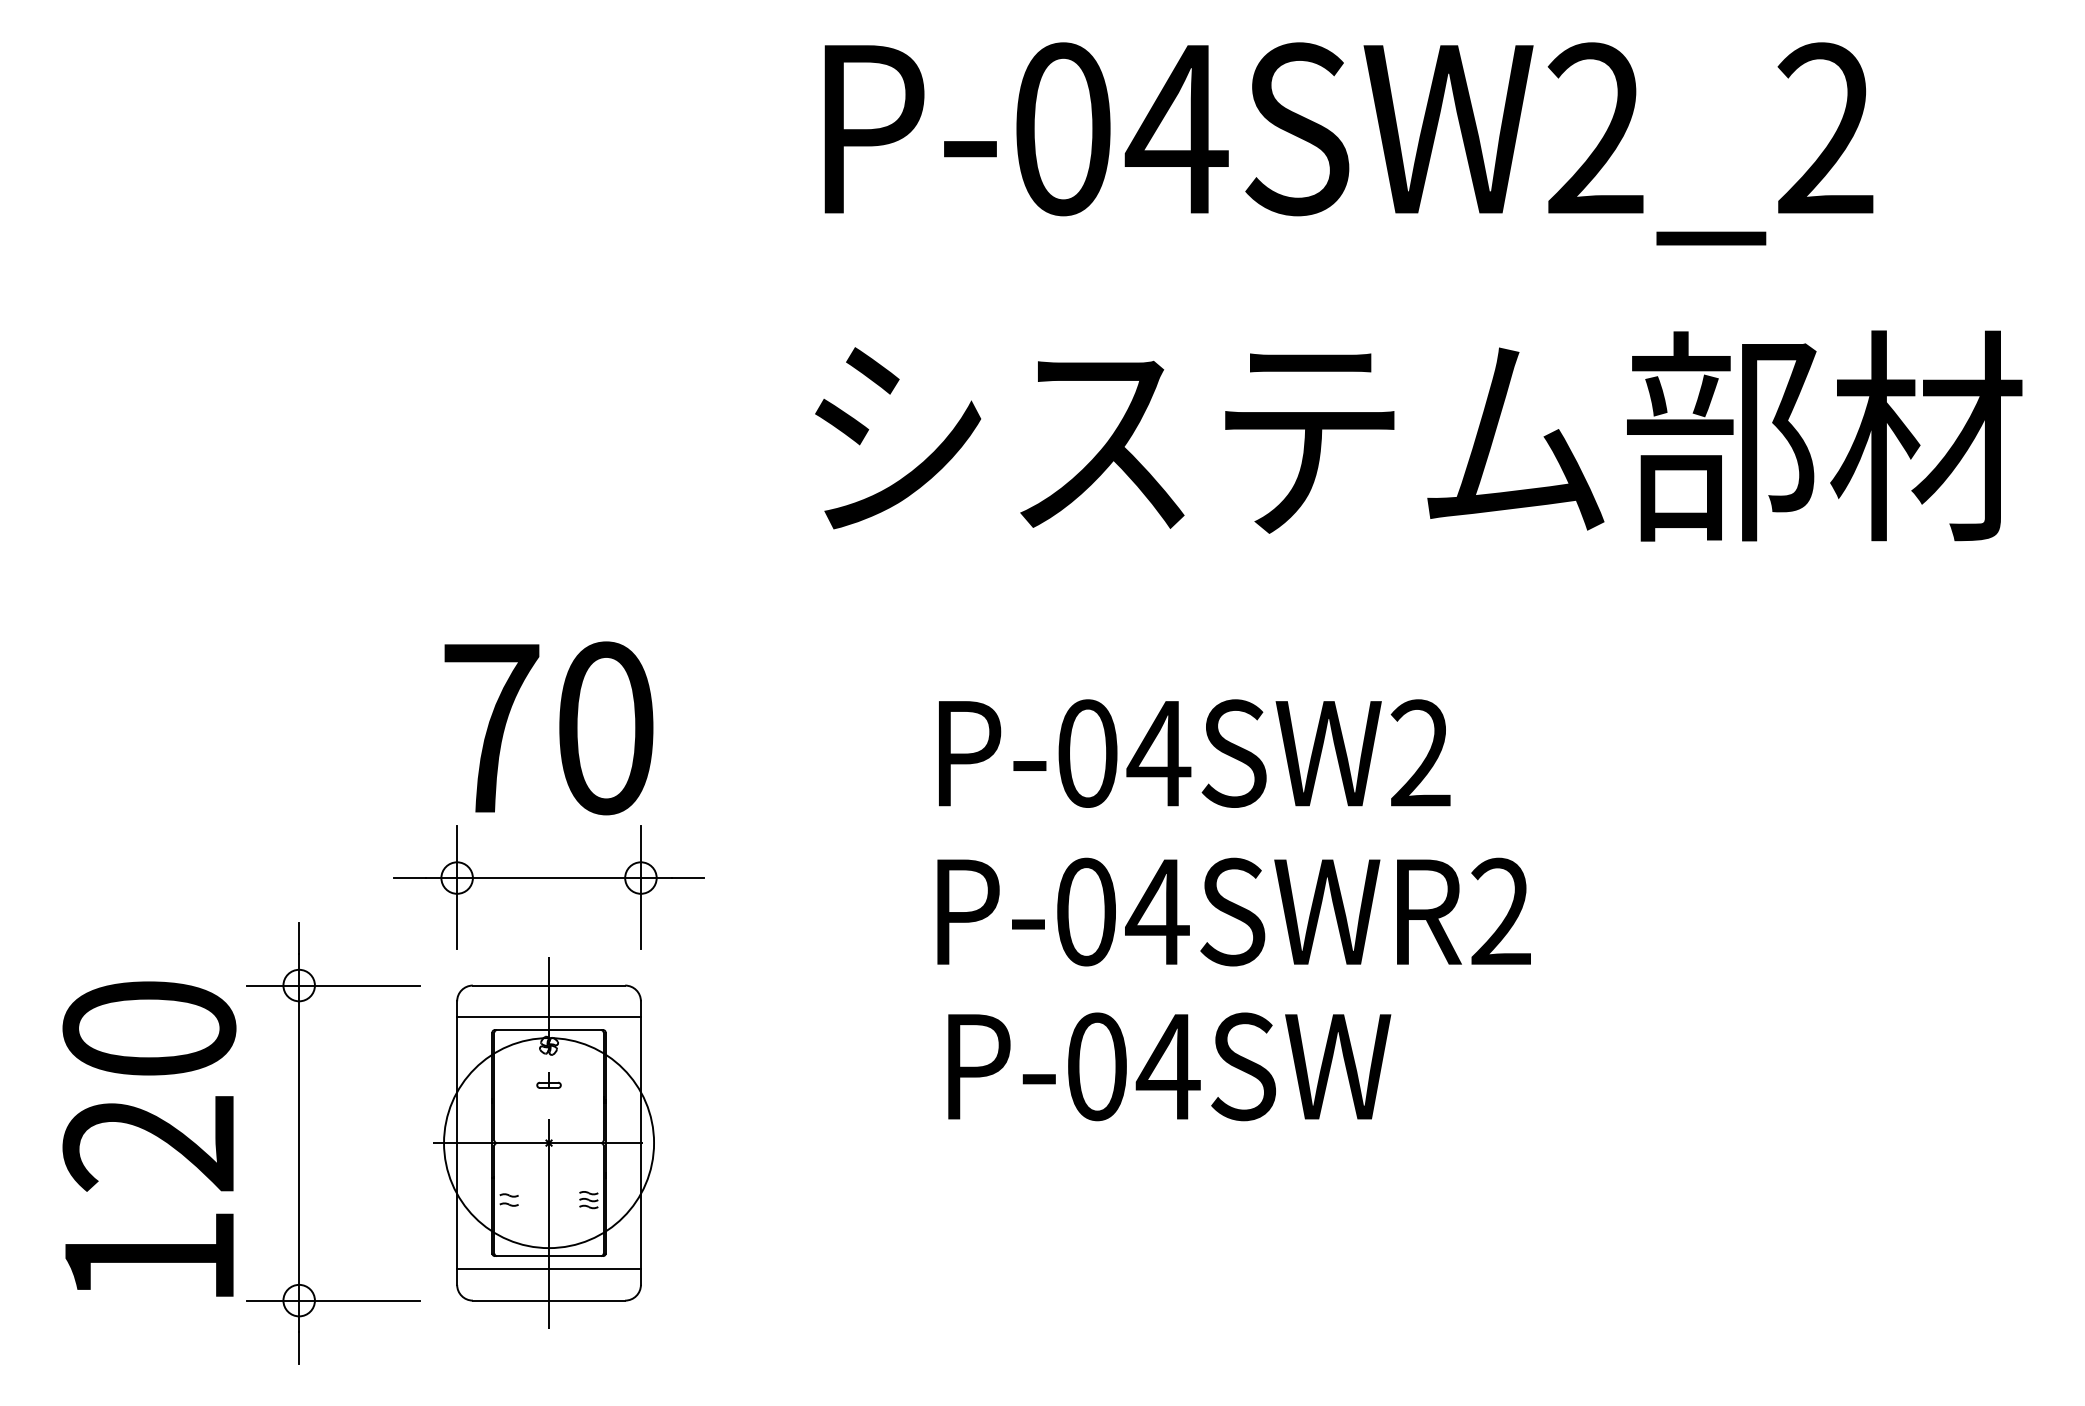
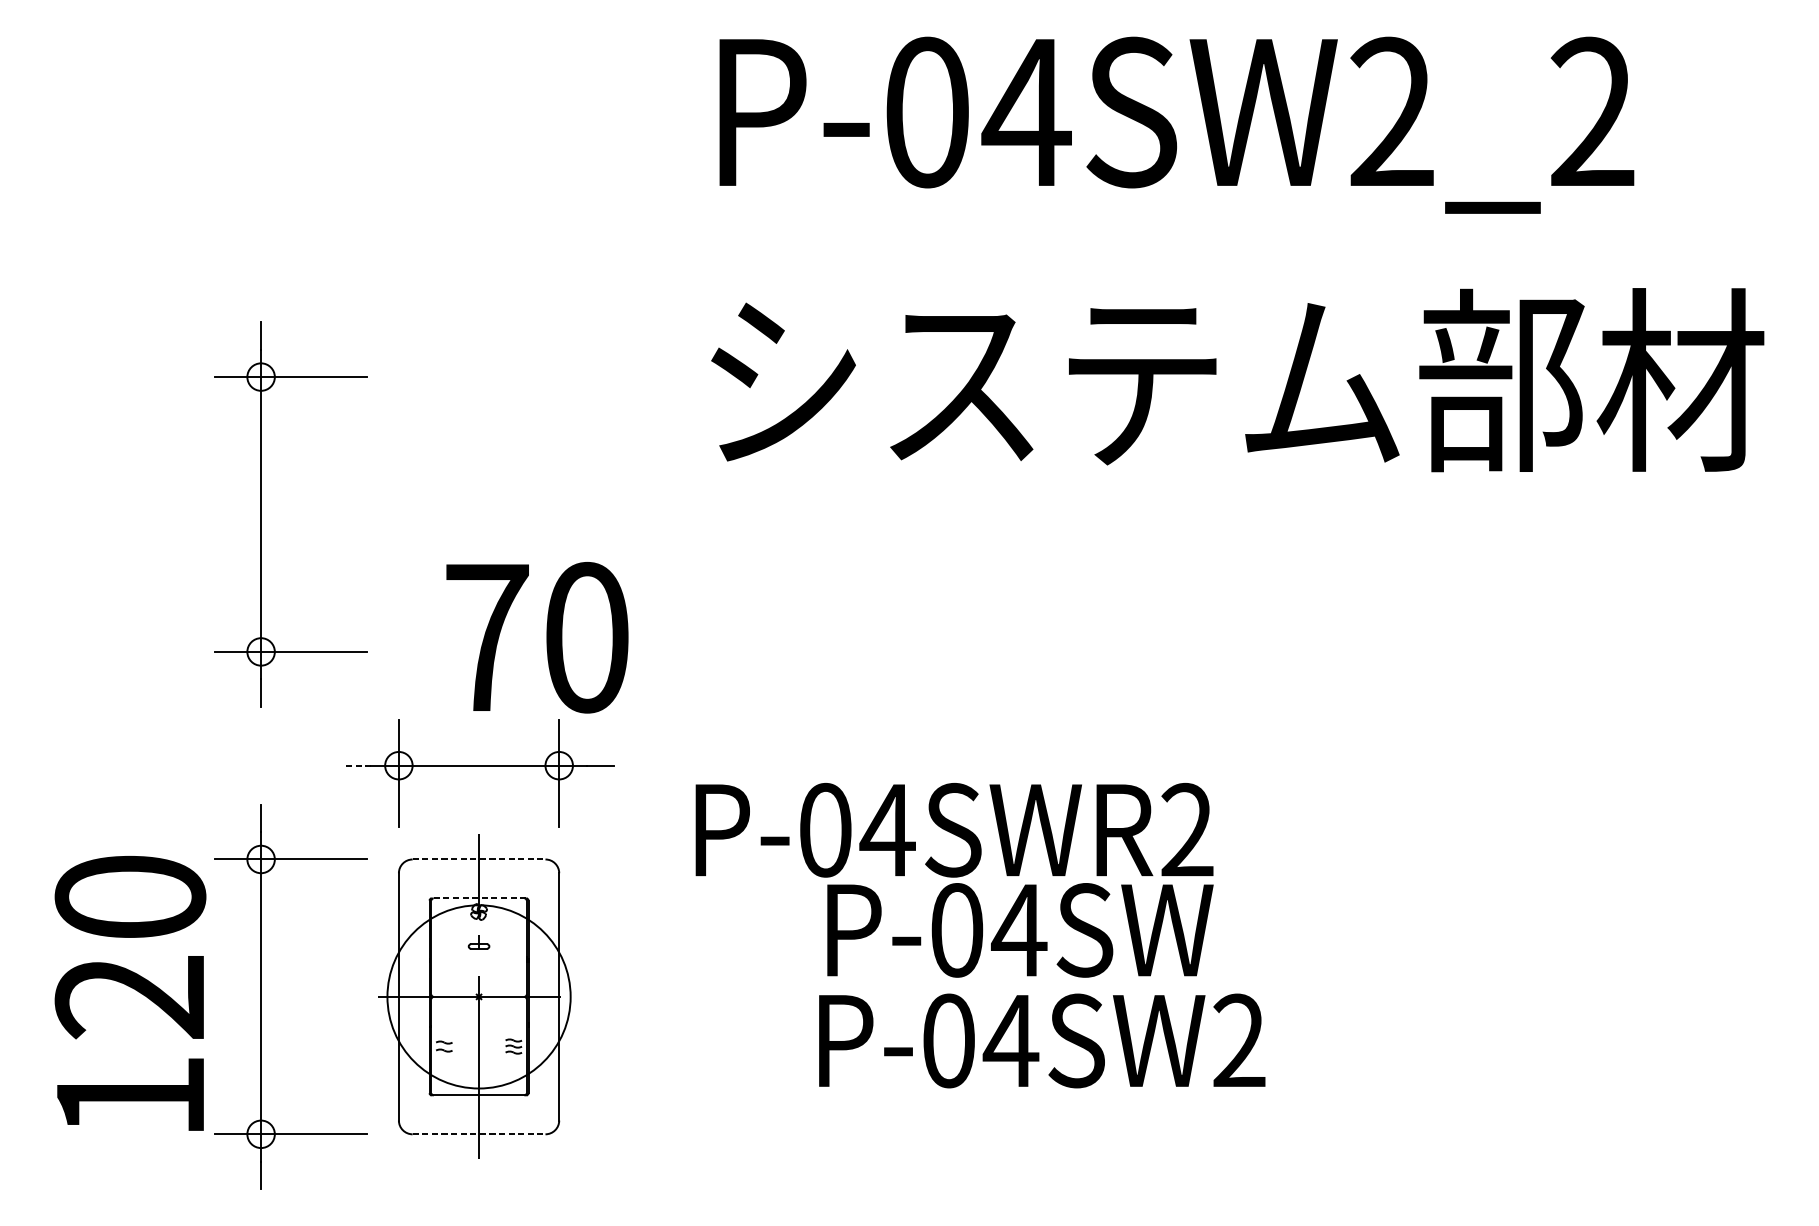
part: (299, 590) -> (261, 514), added
text: (548, 728) -> (537, 637), moved
text: (1194, 753) -> (1042, 1040), moved
line: (409, 878) -> (357, 766), solid -> dashed
text: (1233, 911) -> (953, 829), moved
line: (549, 985) -> (479, 859), solid -> dashed
line: (548, 1017) -> (478, 887), removed
line: (548, 1030) -> (478, 898), solid -> dashed
line: (548, 1269) -> (478, 1107), removed
line: (549, 1300) -> (479, 1134), solid -> dashed

